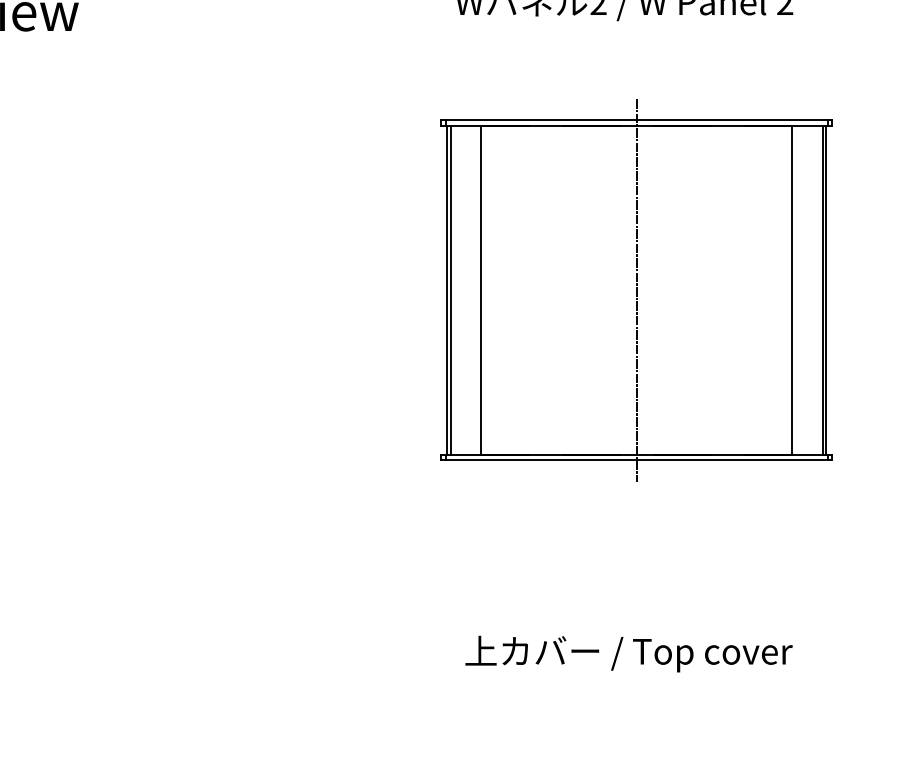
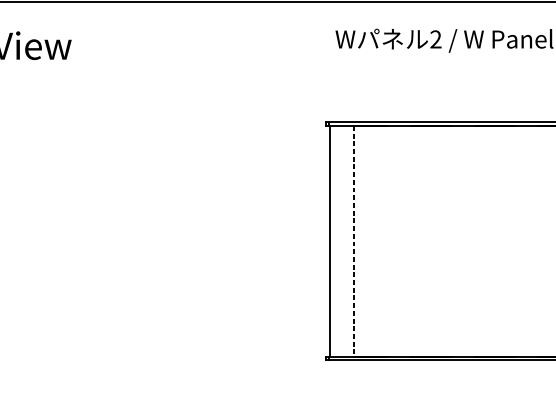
line: (450, 290) -> (332, 241), removed
line: (481, 290) -> (353, 241), solid -> dashed
line: (636, 290) -> (462, 241), removed

